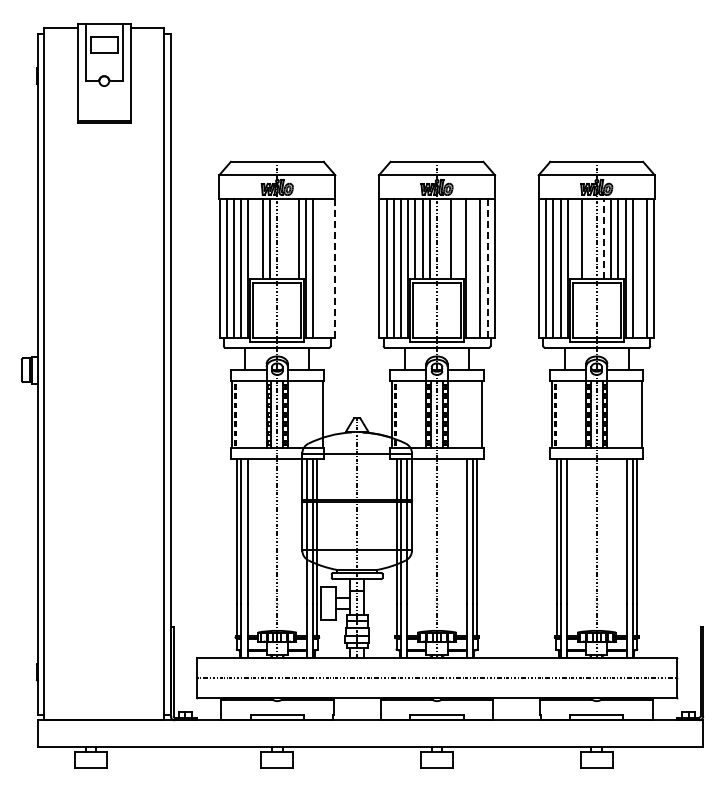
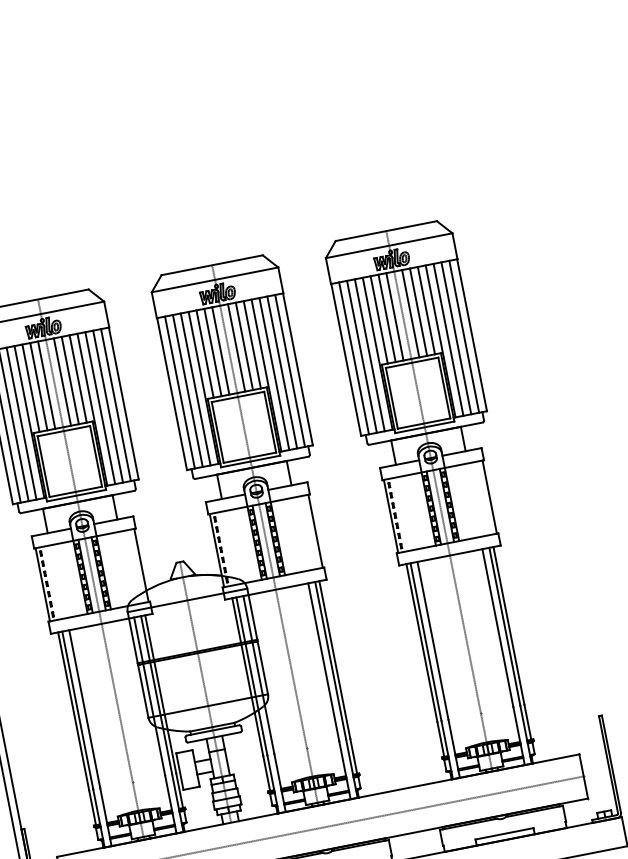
line: (603, 238) -> (410, 313), dashed -> solid
line: (255, 239) -> (30, 388), added
line: (284, 239) -> (62, 382), added
line: (291, 239) -> (70, 381), added
line: (444, 239) -> (236, 348), added
line: (458, 239) -> (252, 345), added
line: (575, 239) -> (379, 320), added
line: (589, 239) -> (395, 317), added
line: (320, 268) -> (107, 406), added
line: (327, 268) -> (115, 404), added
line: (335, 268) -> (124, 403), dashed -> solid
line: (473, 268) -> (274, 373), added
line: (487, 268) -> (290, 370), dashed -> solid
line: (640, 268) -> (456, 338), added

